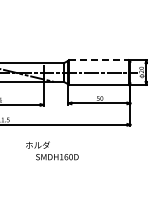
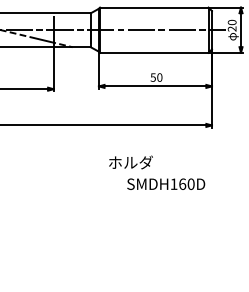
line: (98, 60) -> (153, 8), dashed -> solid
text: (52, 150) -> (157, 172), moved

